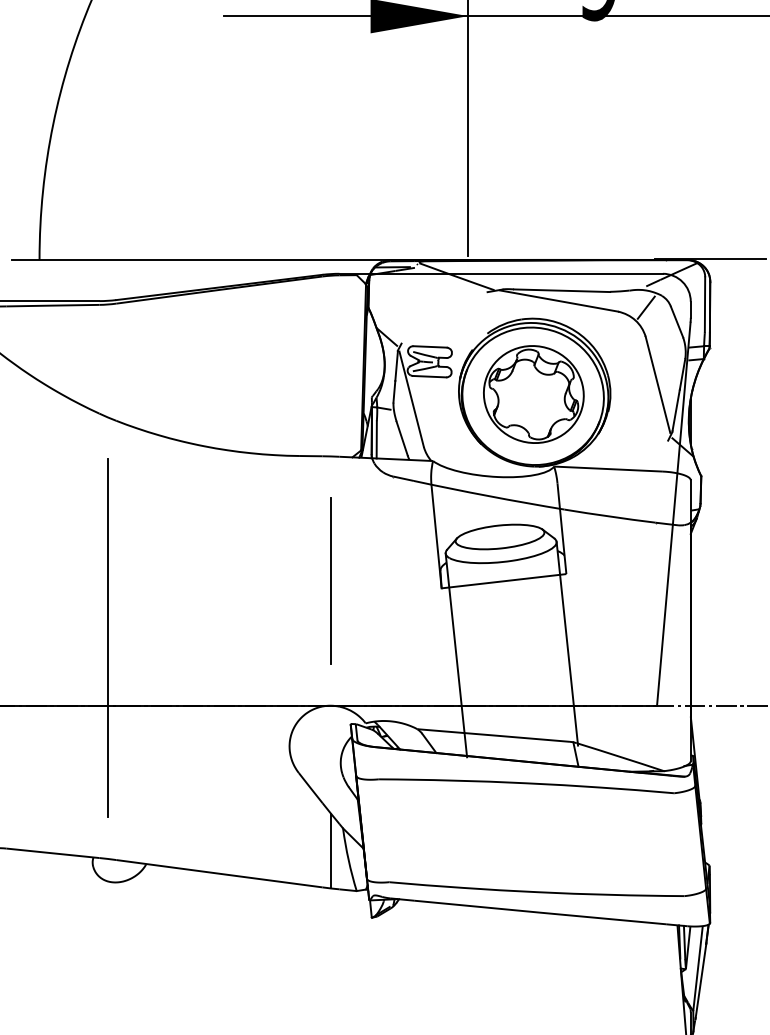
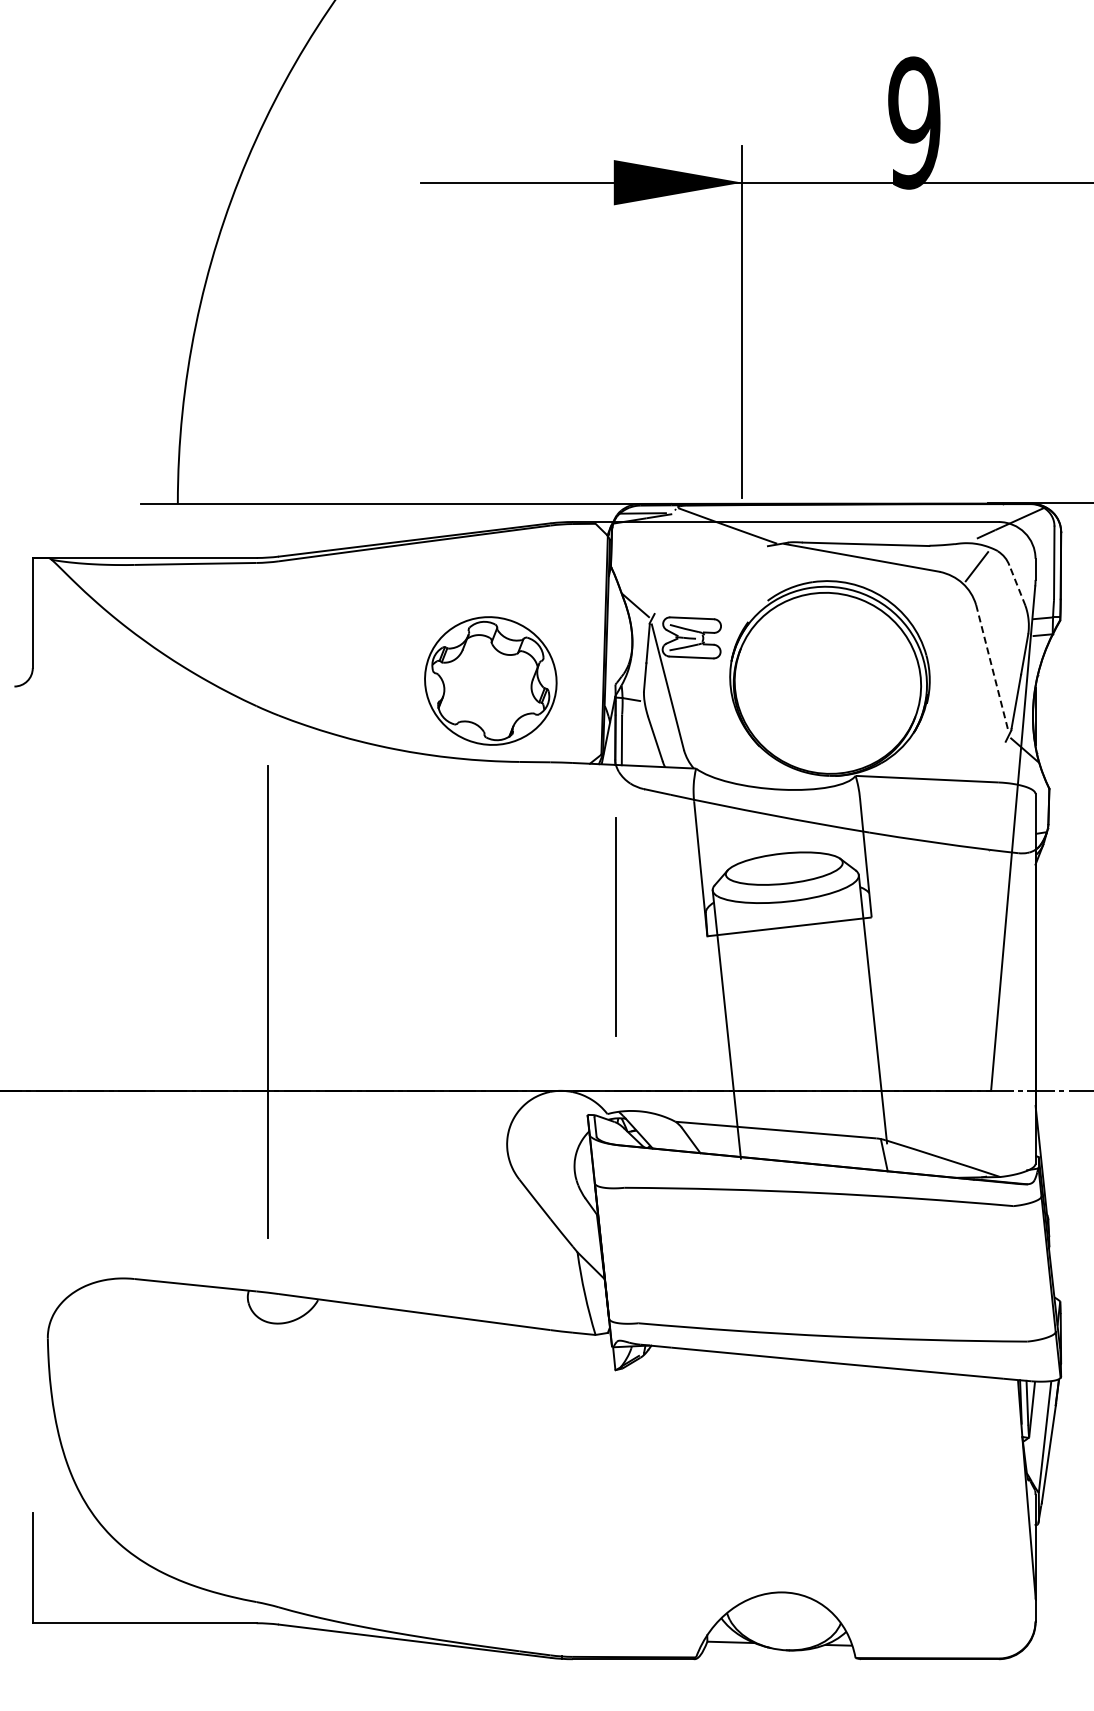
line: (677, 322) -> (1017, 585), solid -> dashed
line: (658, 385) -> (992, 668), solid -> dashed
part: (533, 394) -> (490, 680), moved
line: (330, 580) -> (615, 926), moved
line: (330, 850) -> (561, 1281), removed

